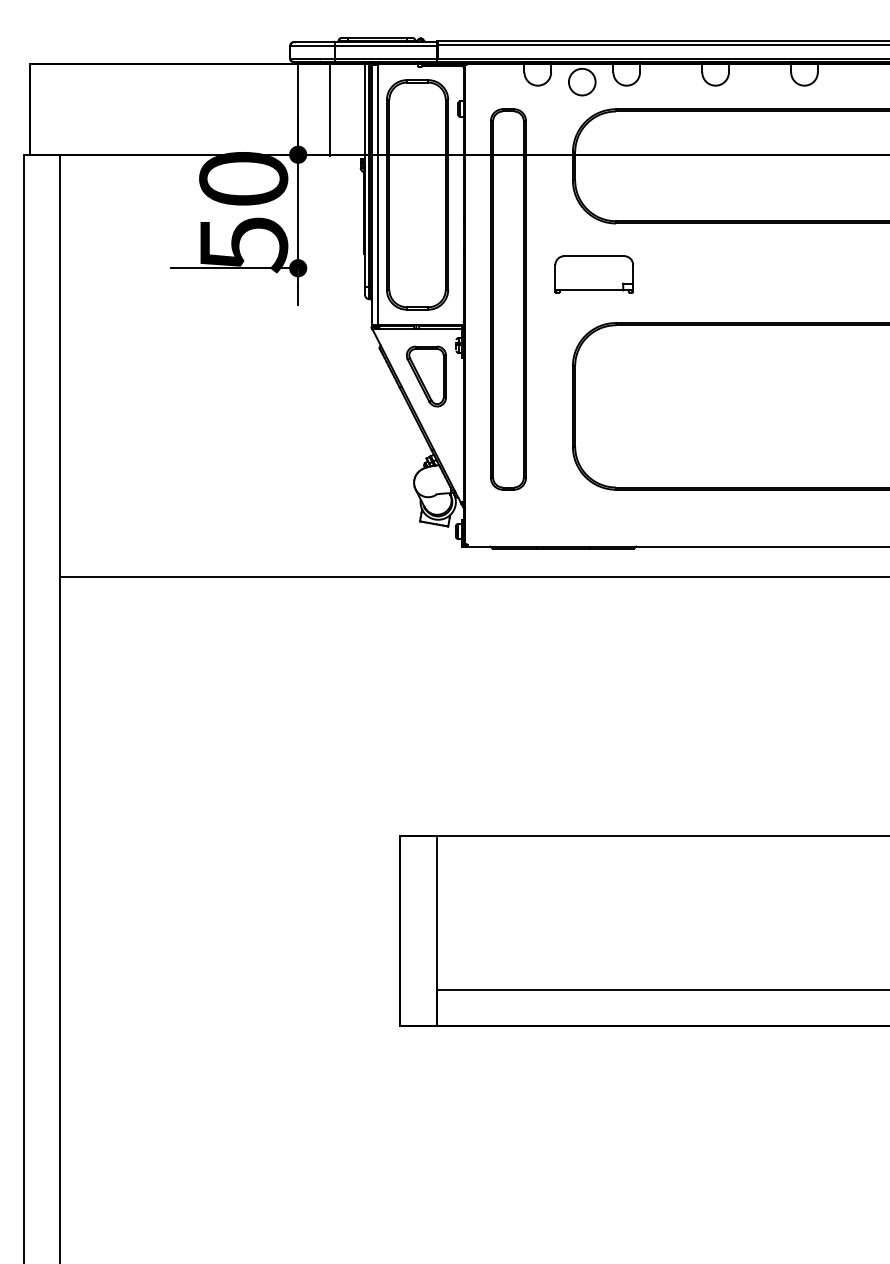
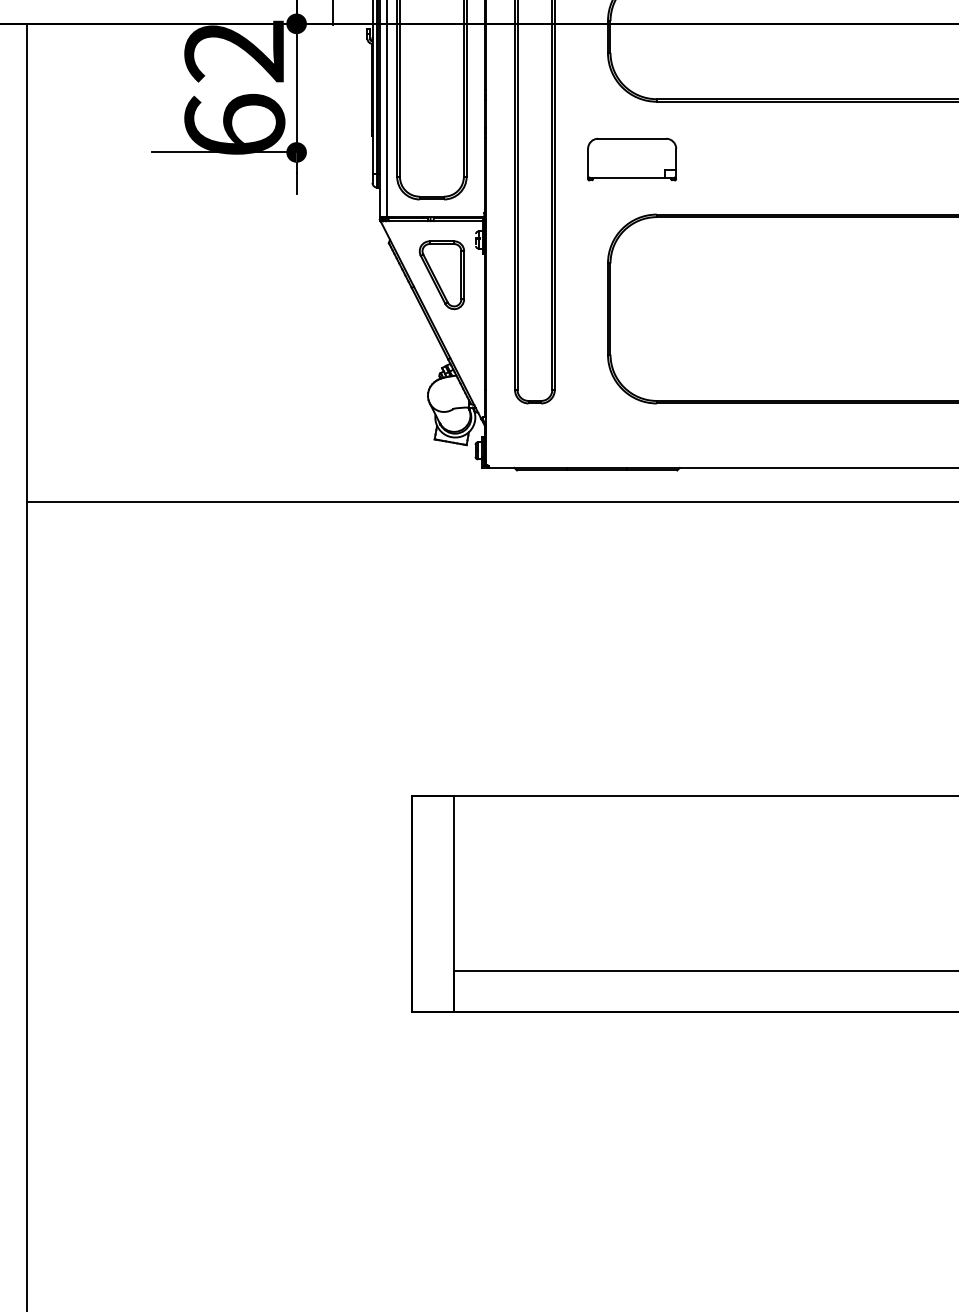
text: (243, 212) -> (234, 89), 50 -> 62

